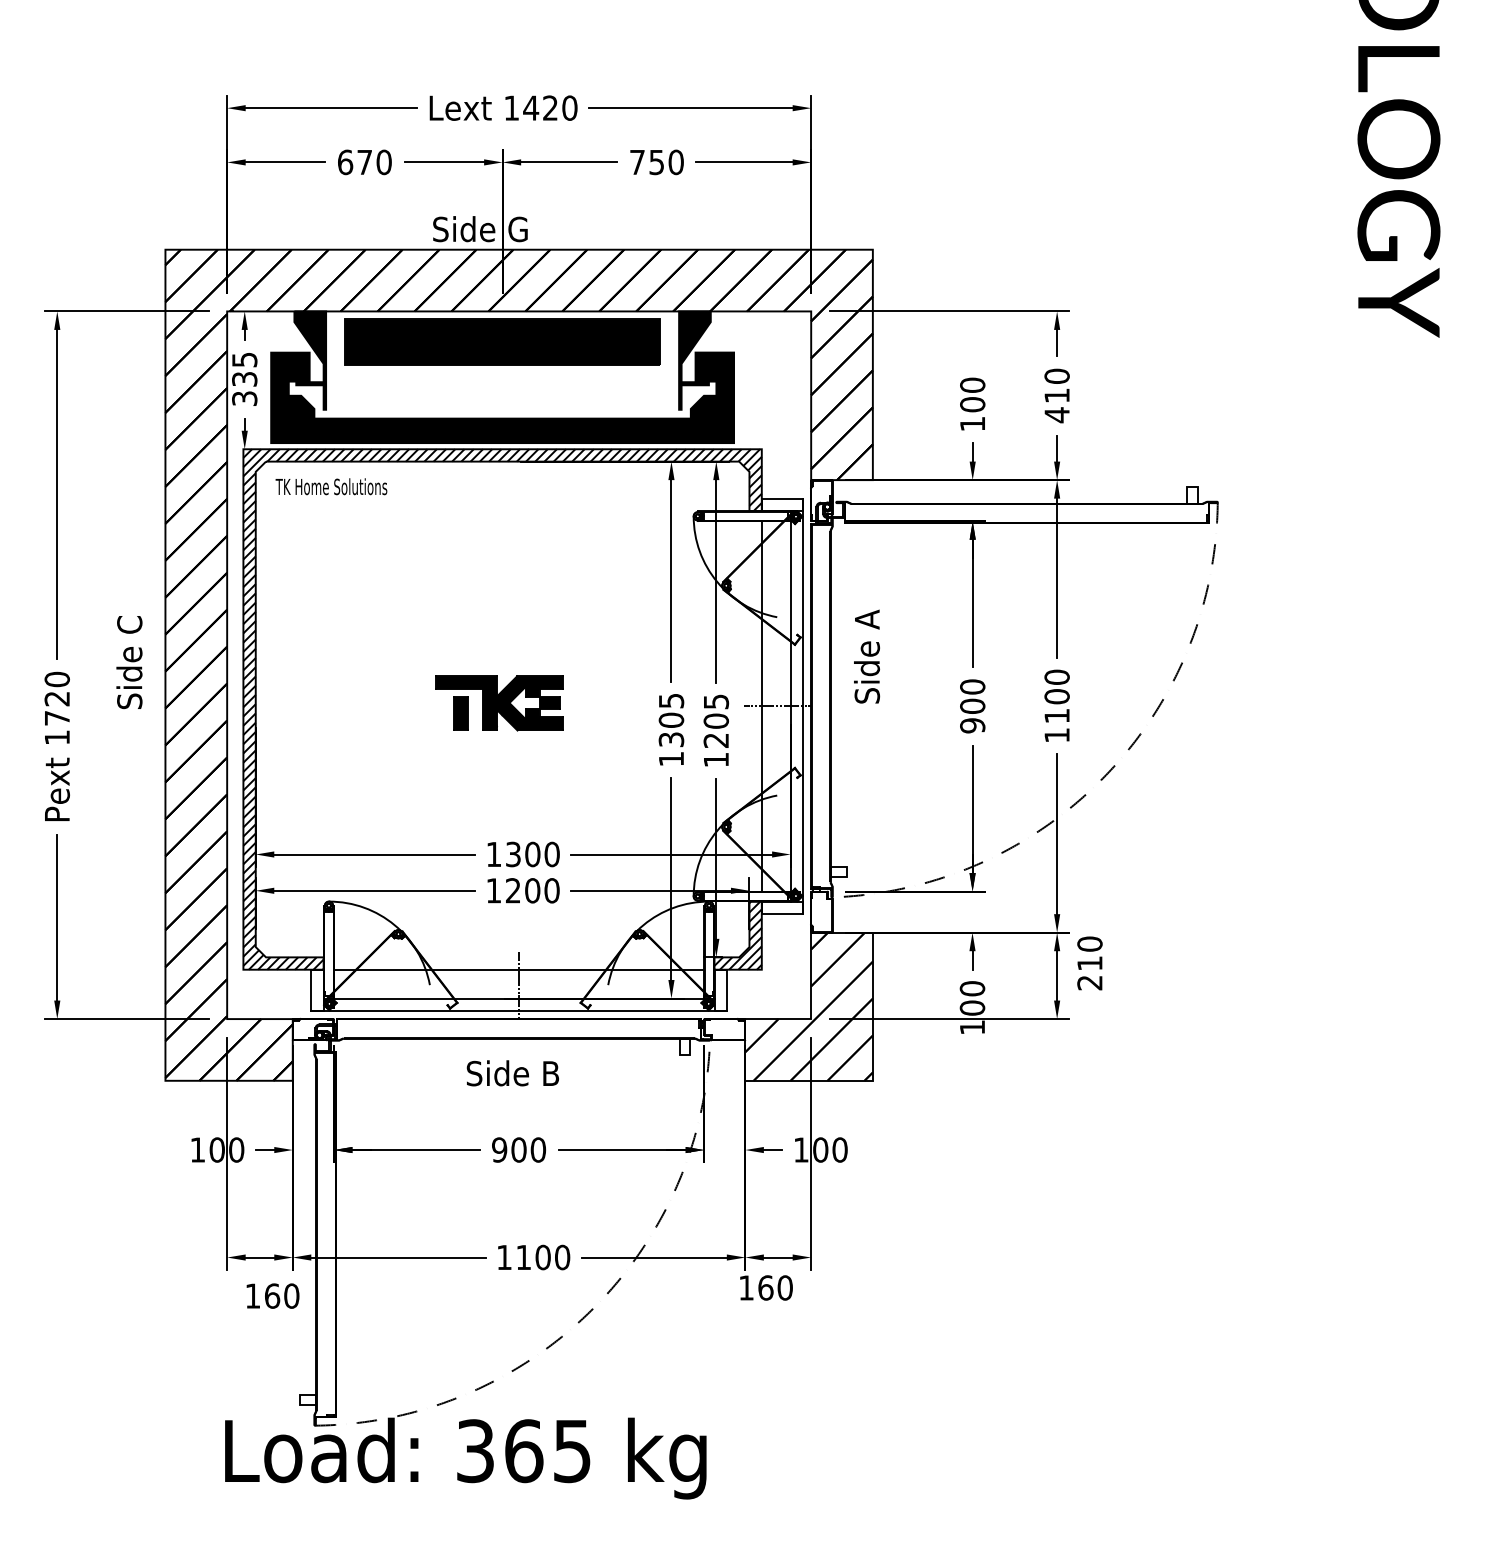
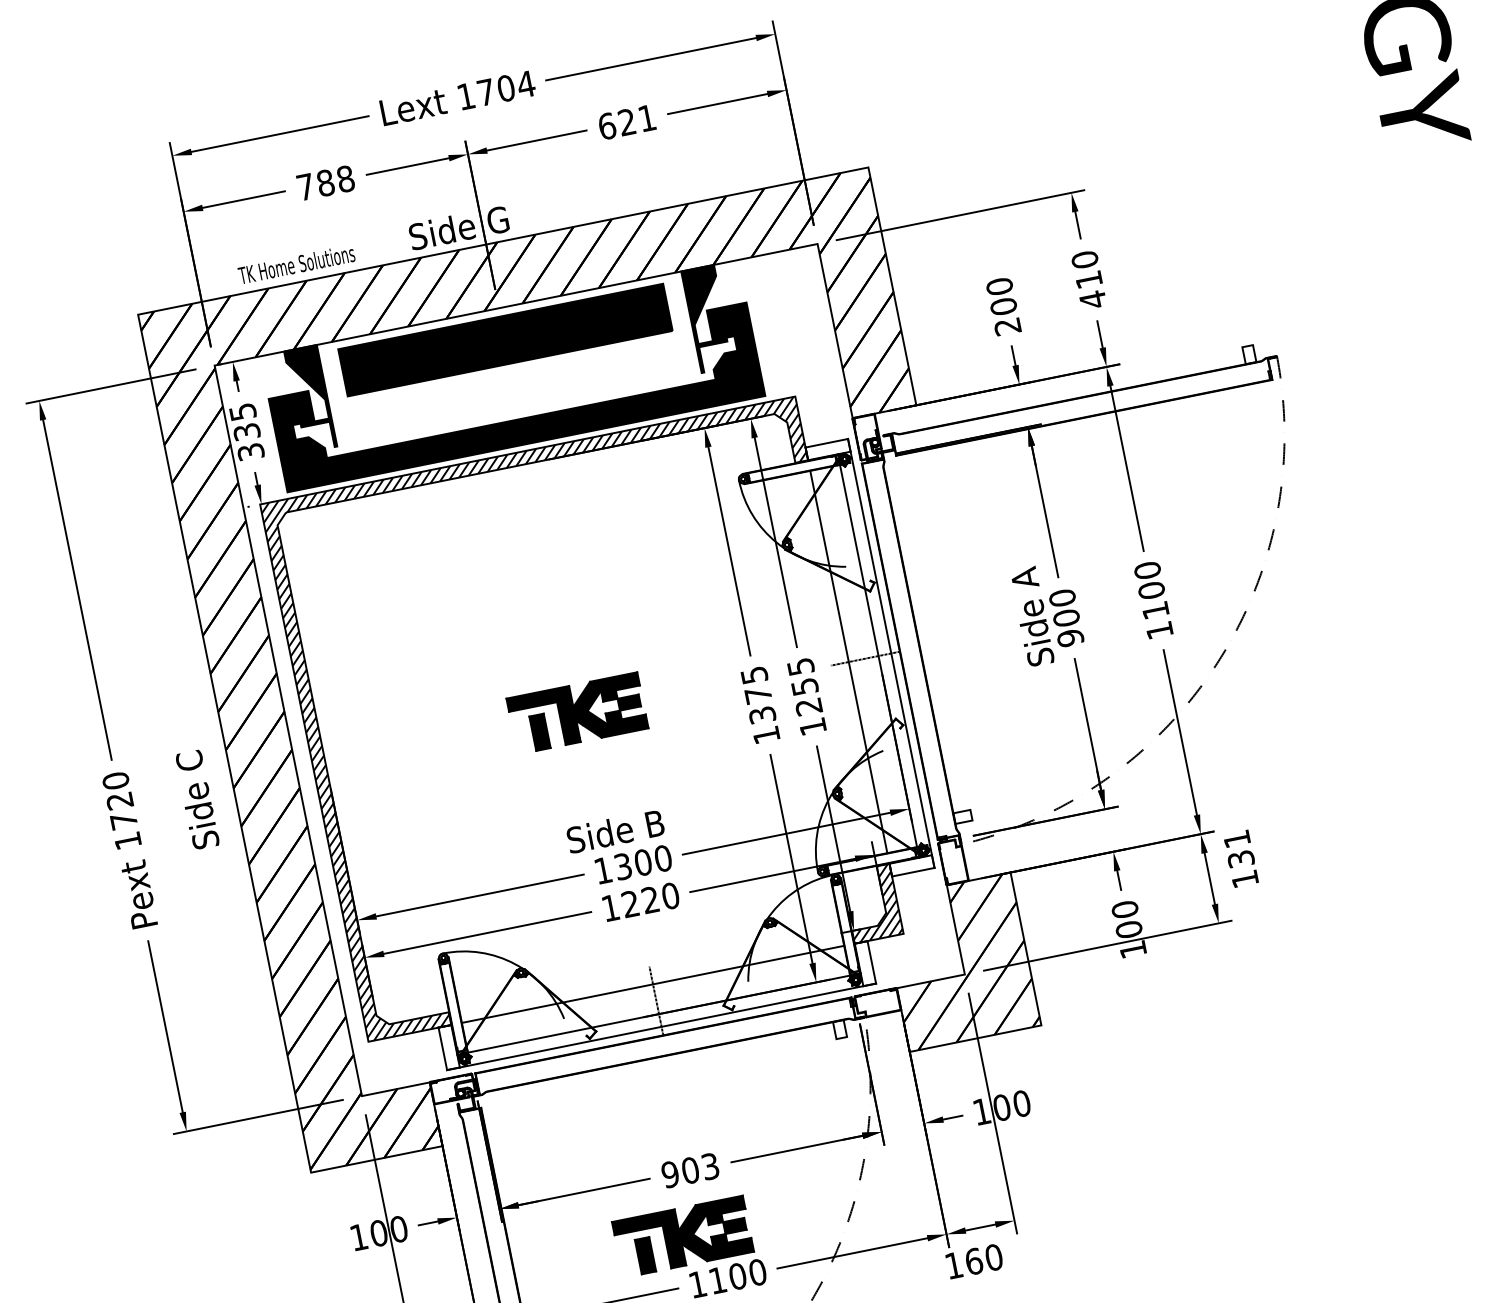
text: (550, 107) -> (506, 87), 1420 -> 1704
text: (364, 162) -> (325, 183), 670 -> 788
text: (656, 162) -> (626, 122), 750 -> 621
text: (972, 424) -> (1007, 327), 100 -> 200
text: (331, 486) -> (296, 264), moved
text: (867, 656) -> (1032, 616), moved
text: (129, 662) -> (197, 799), moved
text: (671, 719) -> (758, 694), 1305 -> 1375
text: (716, 720) -> (804, 686), 1205 -> 1255
text: (532, 890) -> (650, 899), 1200 -> 1220
text: (1089, 963) -> (1240, 859), 210 -> 131
text: (512, 1073) -> (615, 831), moved
text: (538, 1149) -> (710, 1165), 900 -> 903
part: (499, 1210) -> (682, 1237), added

